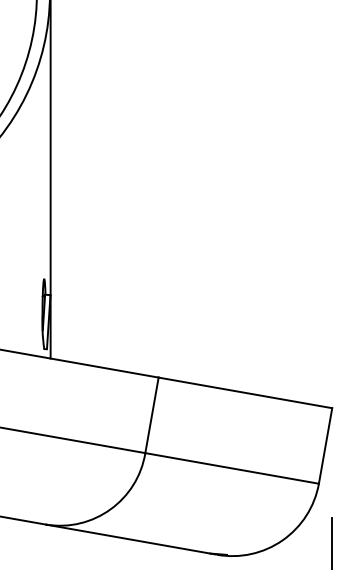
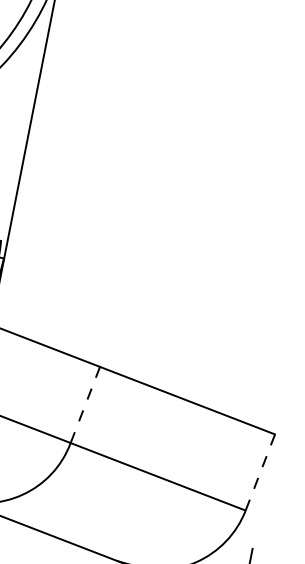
line: (151, 415) -> (84, 405), solid -> dashed
line: (325, 445) -> (260, 471), solid -> dashed

